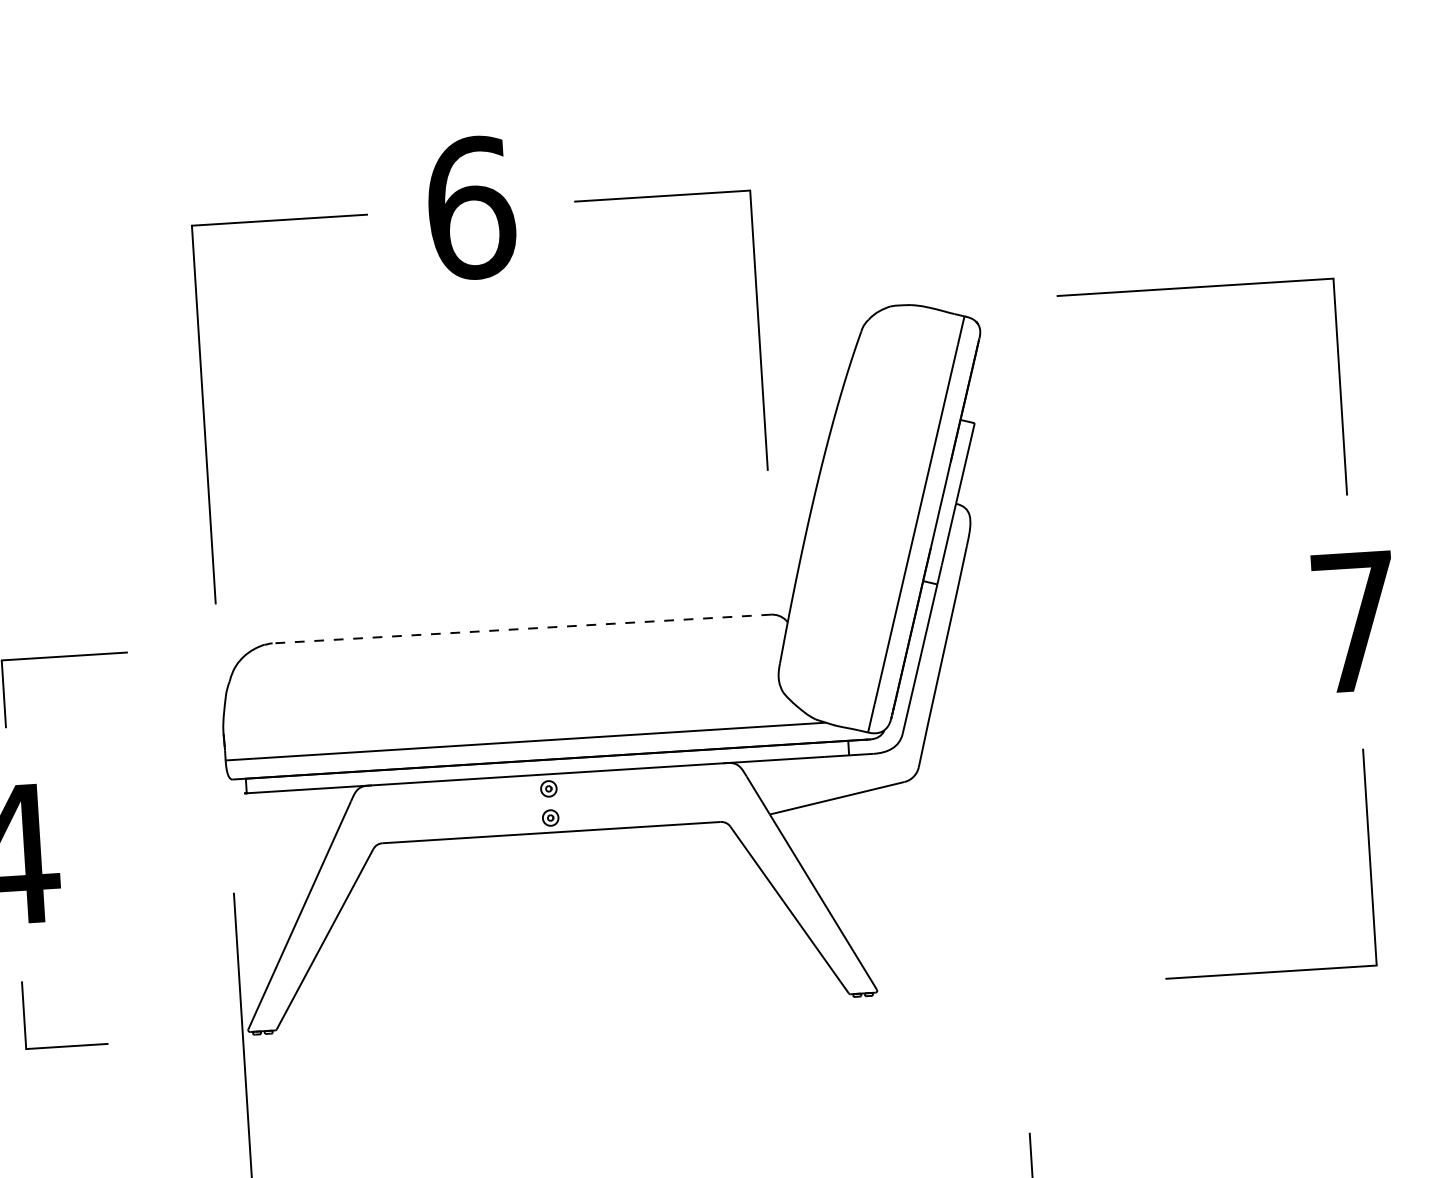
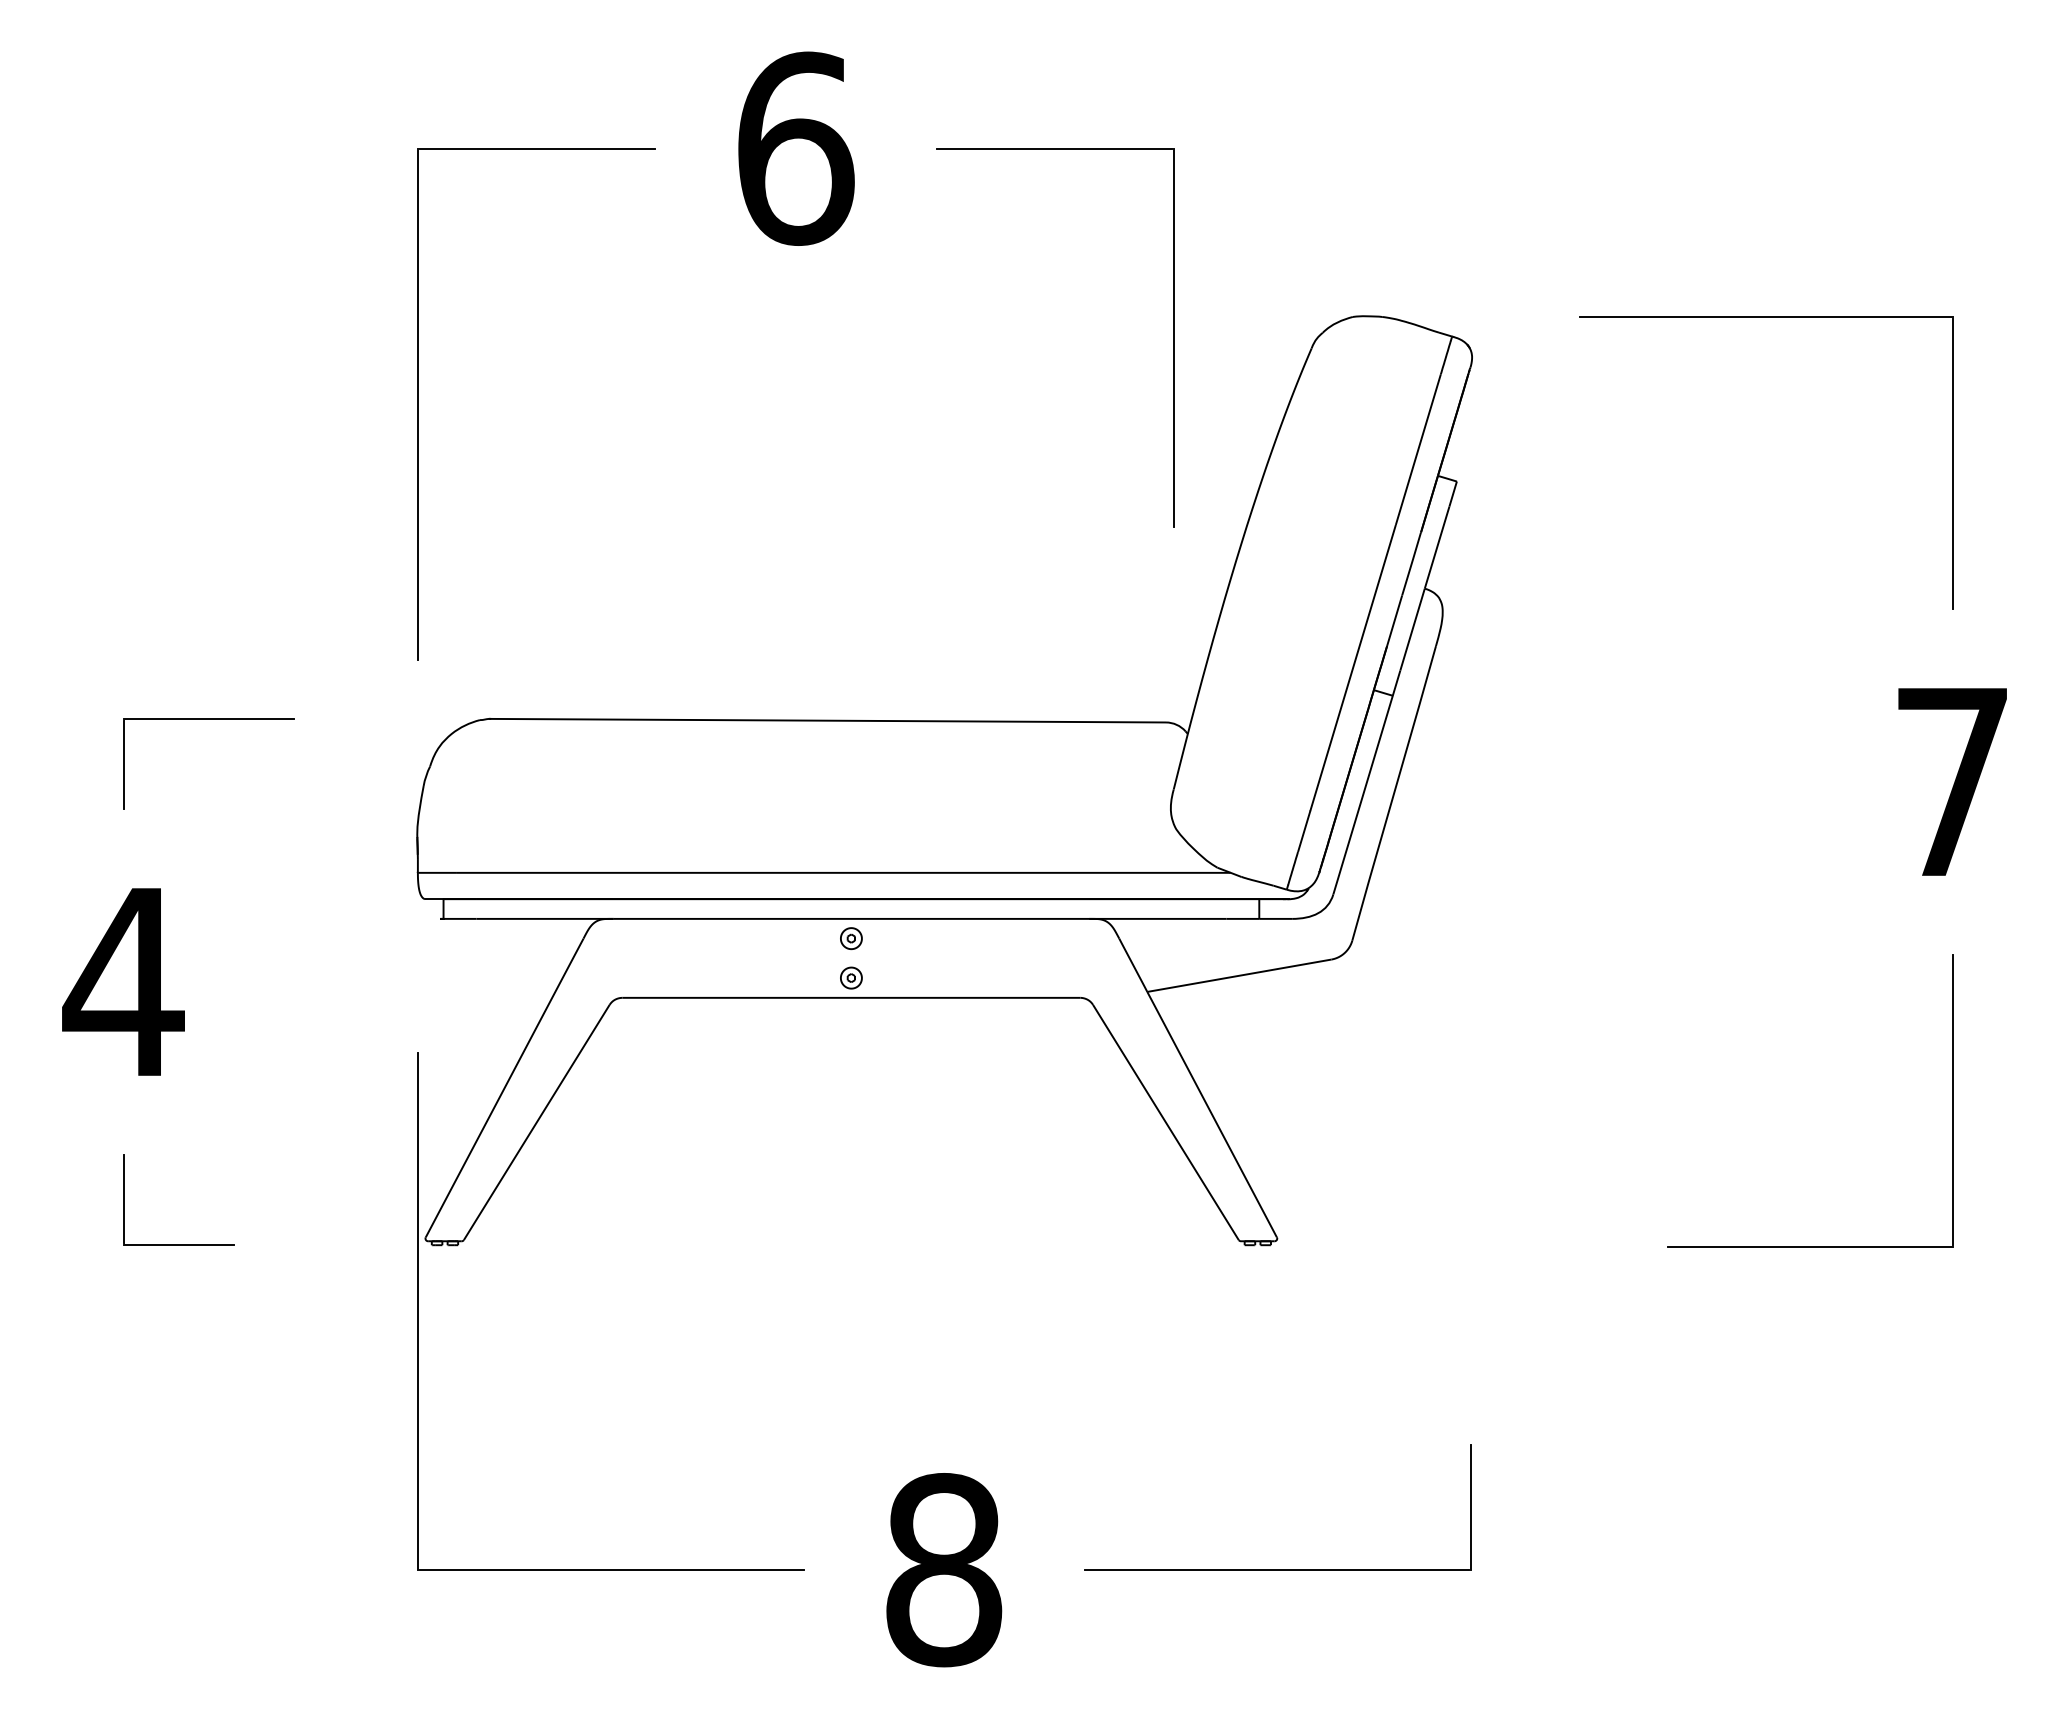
line: (521, 628) -> (827, 720), dashed -> solid

